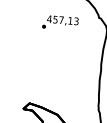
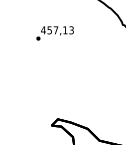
text: (59, 23) -> (54, 33), moved

